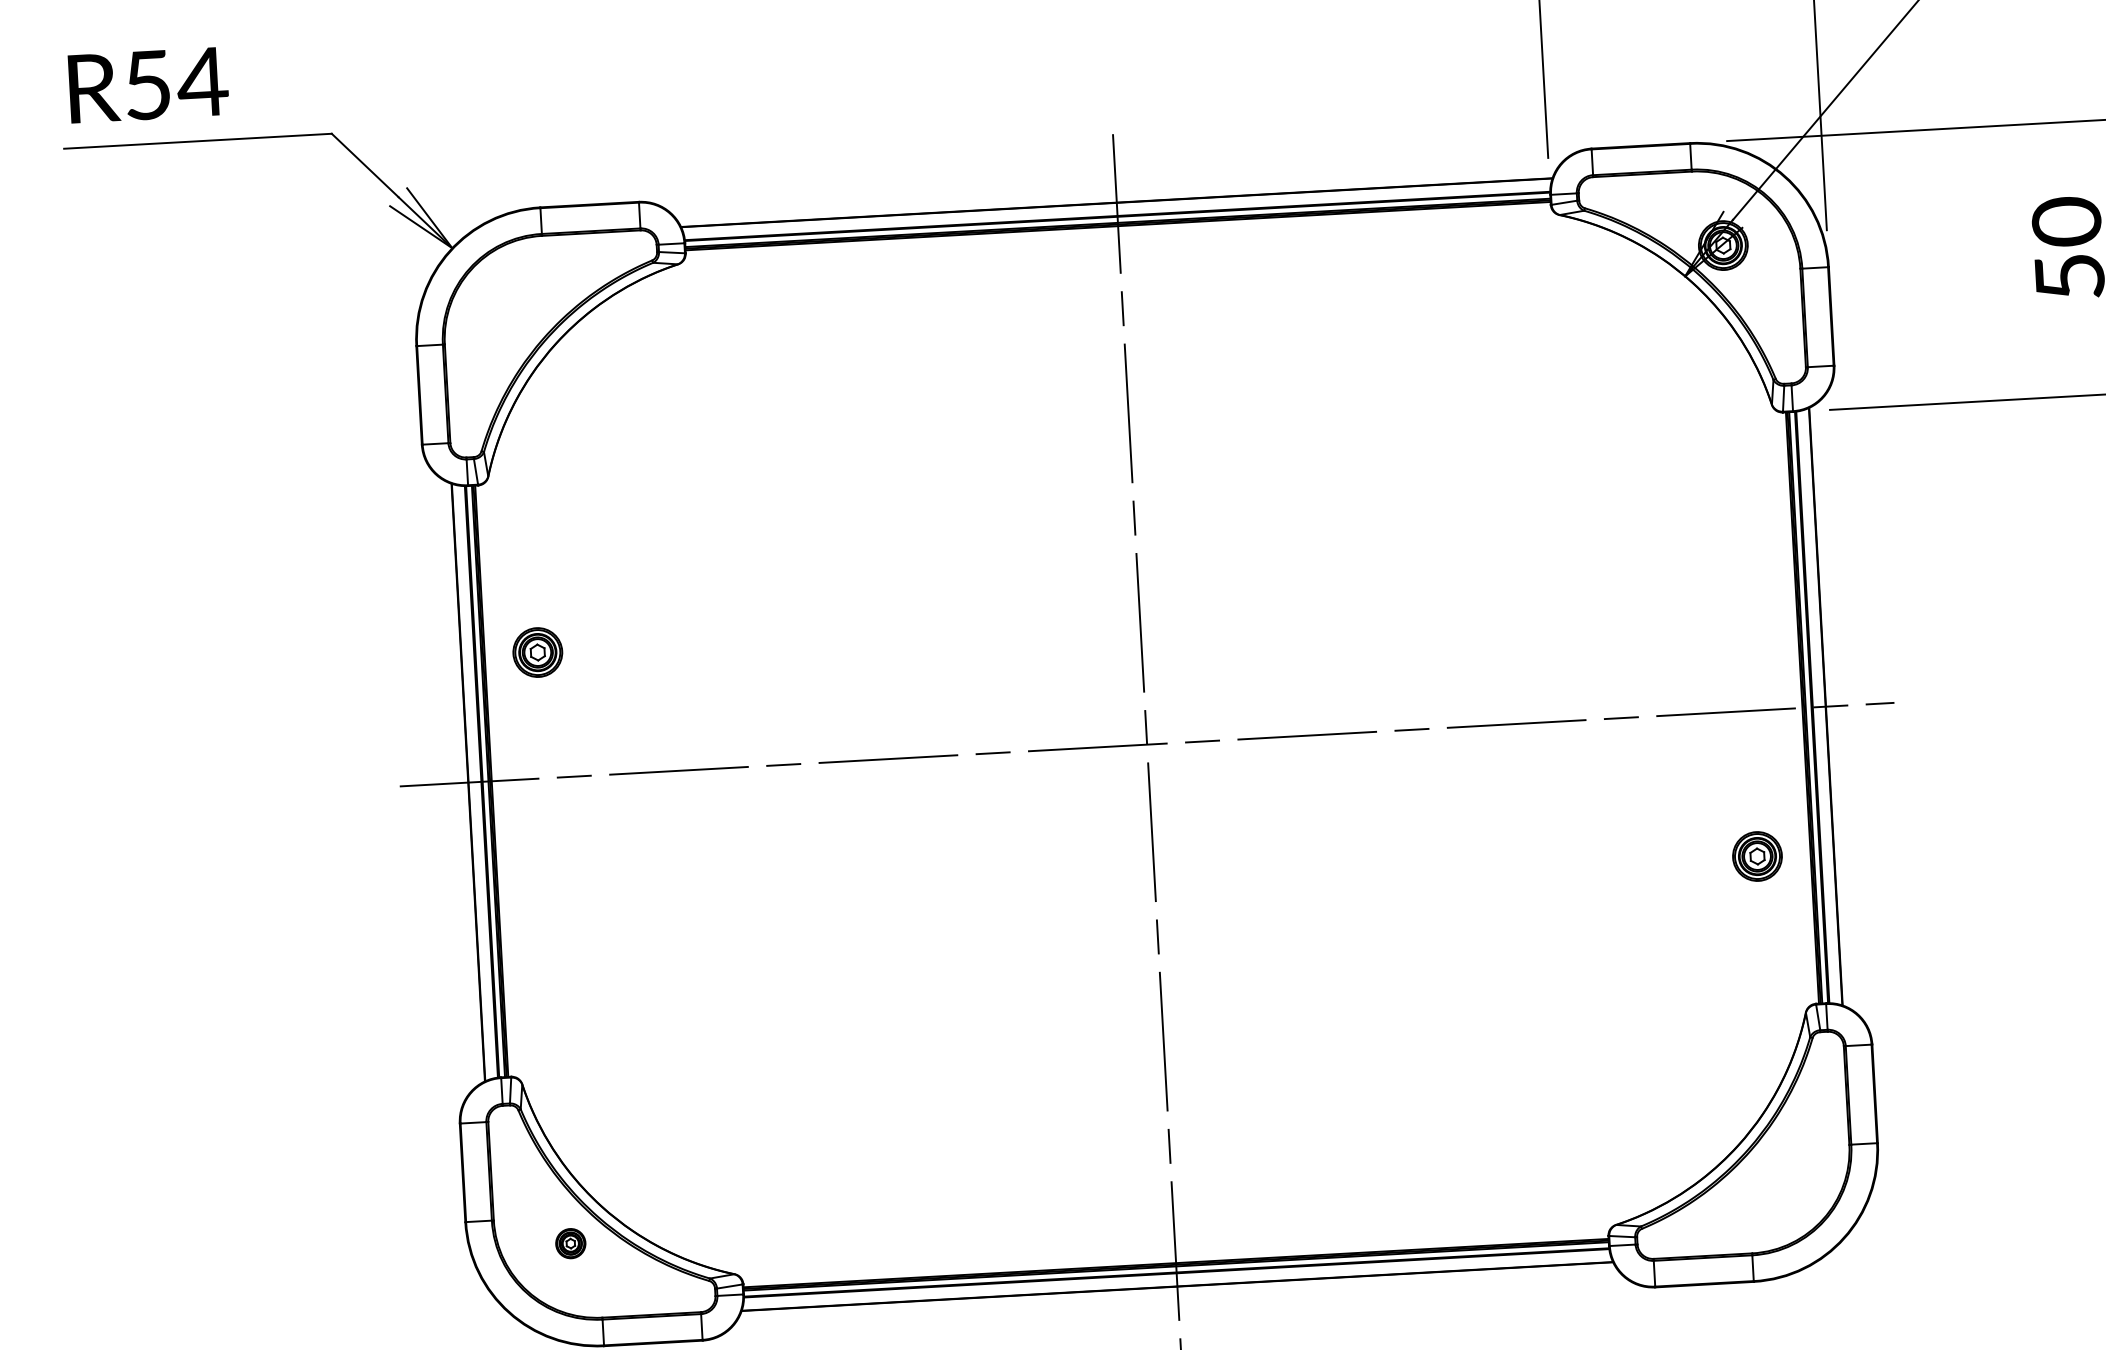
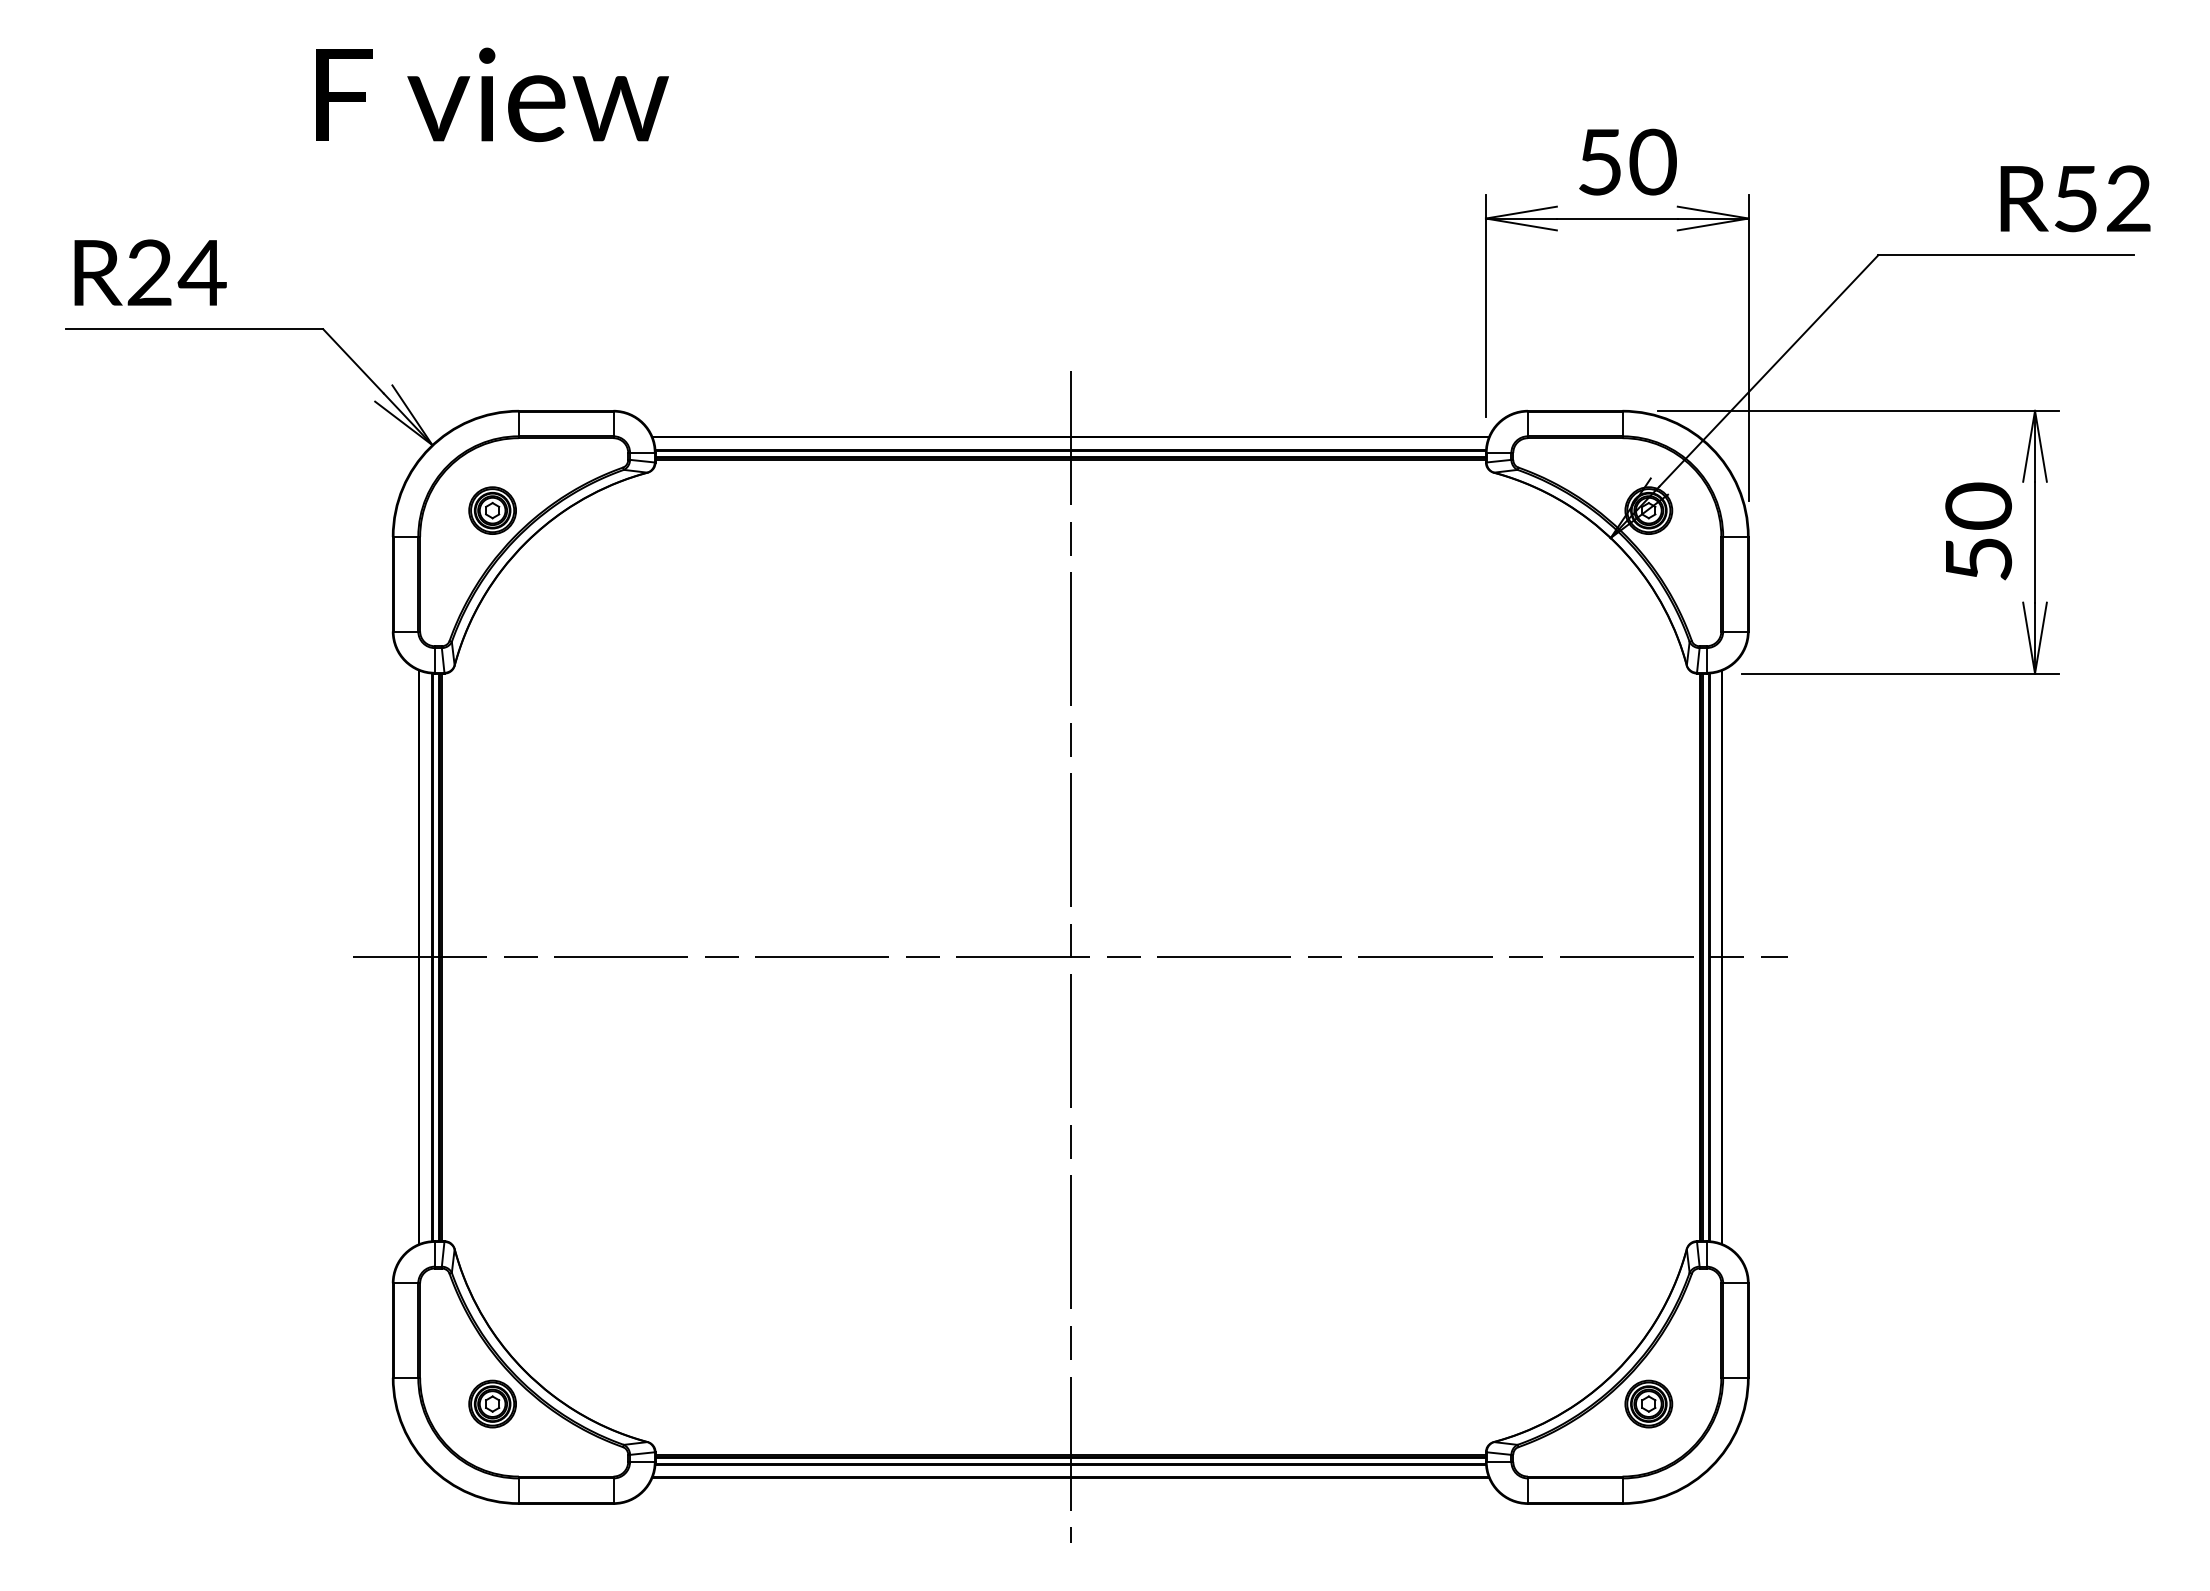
text: (147, 84) -> (149, 272), R54 -> R24
part: (537, 652) -> (492, 510), moved
part: (1757, 855) -> (1648, 1403), moved
part: (570, 1243) -> (492, 1403), size x1.67

